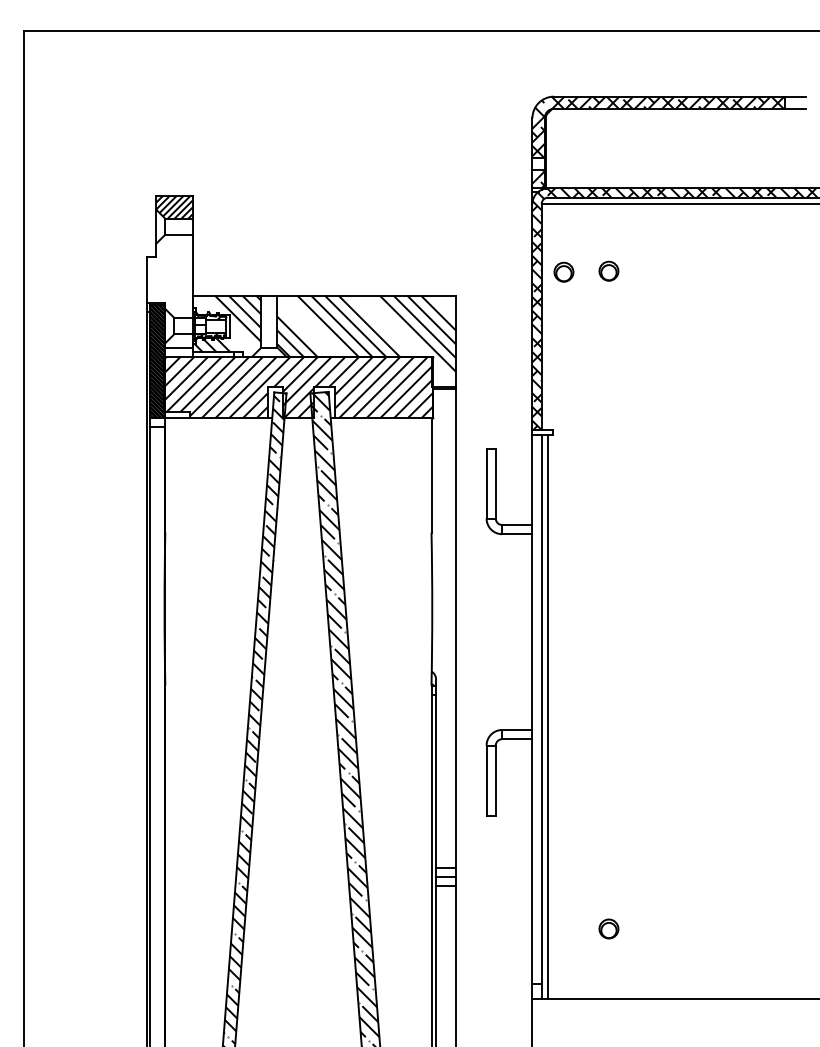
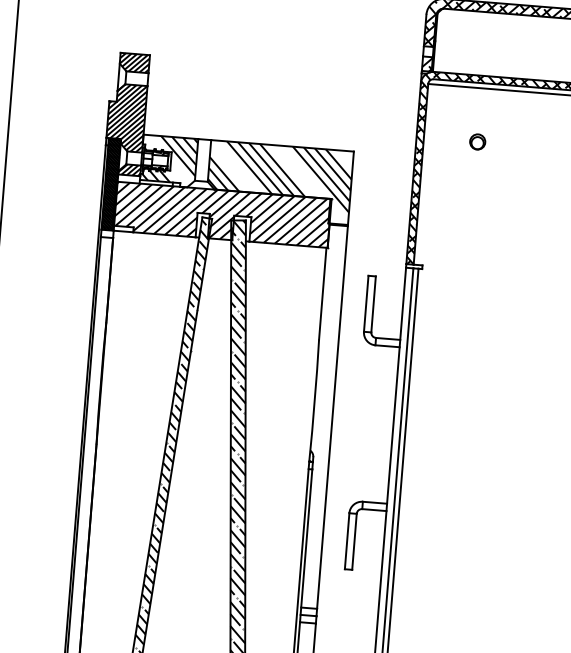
part: (563, 271) -> (441, 139), removed
hatch: (169, 276) -> (126, 117), added
hatch: (178, 340) -> (129, 169), added

